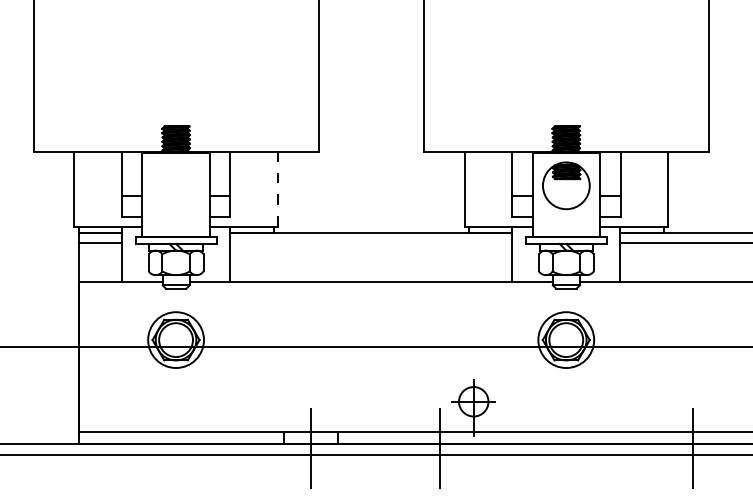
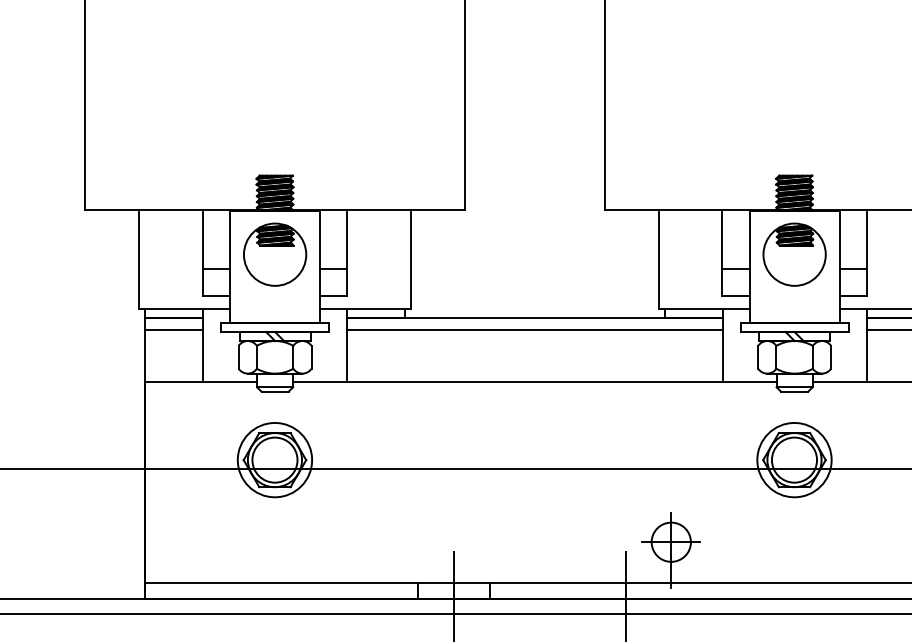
part: (175, 185) -> (274, 254), added
line: (278, 188) -> (411, 258), dashed -> solid
line: (371, 242) -> (535, 330), added

